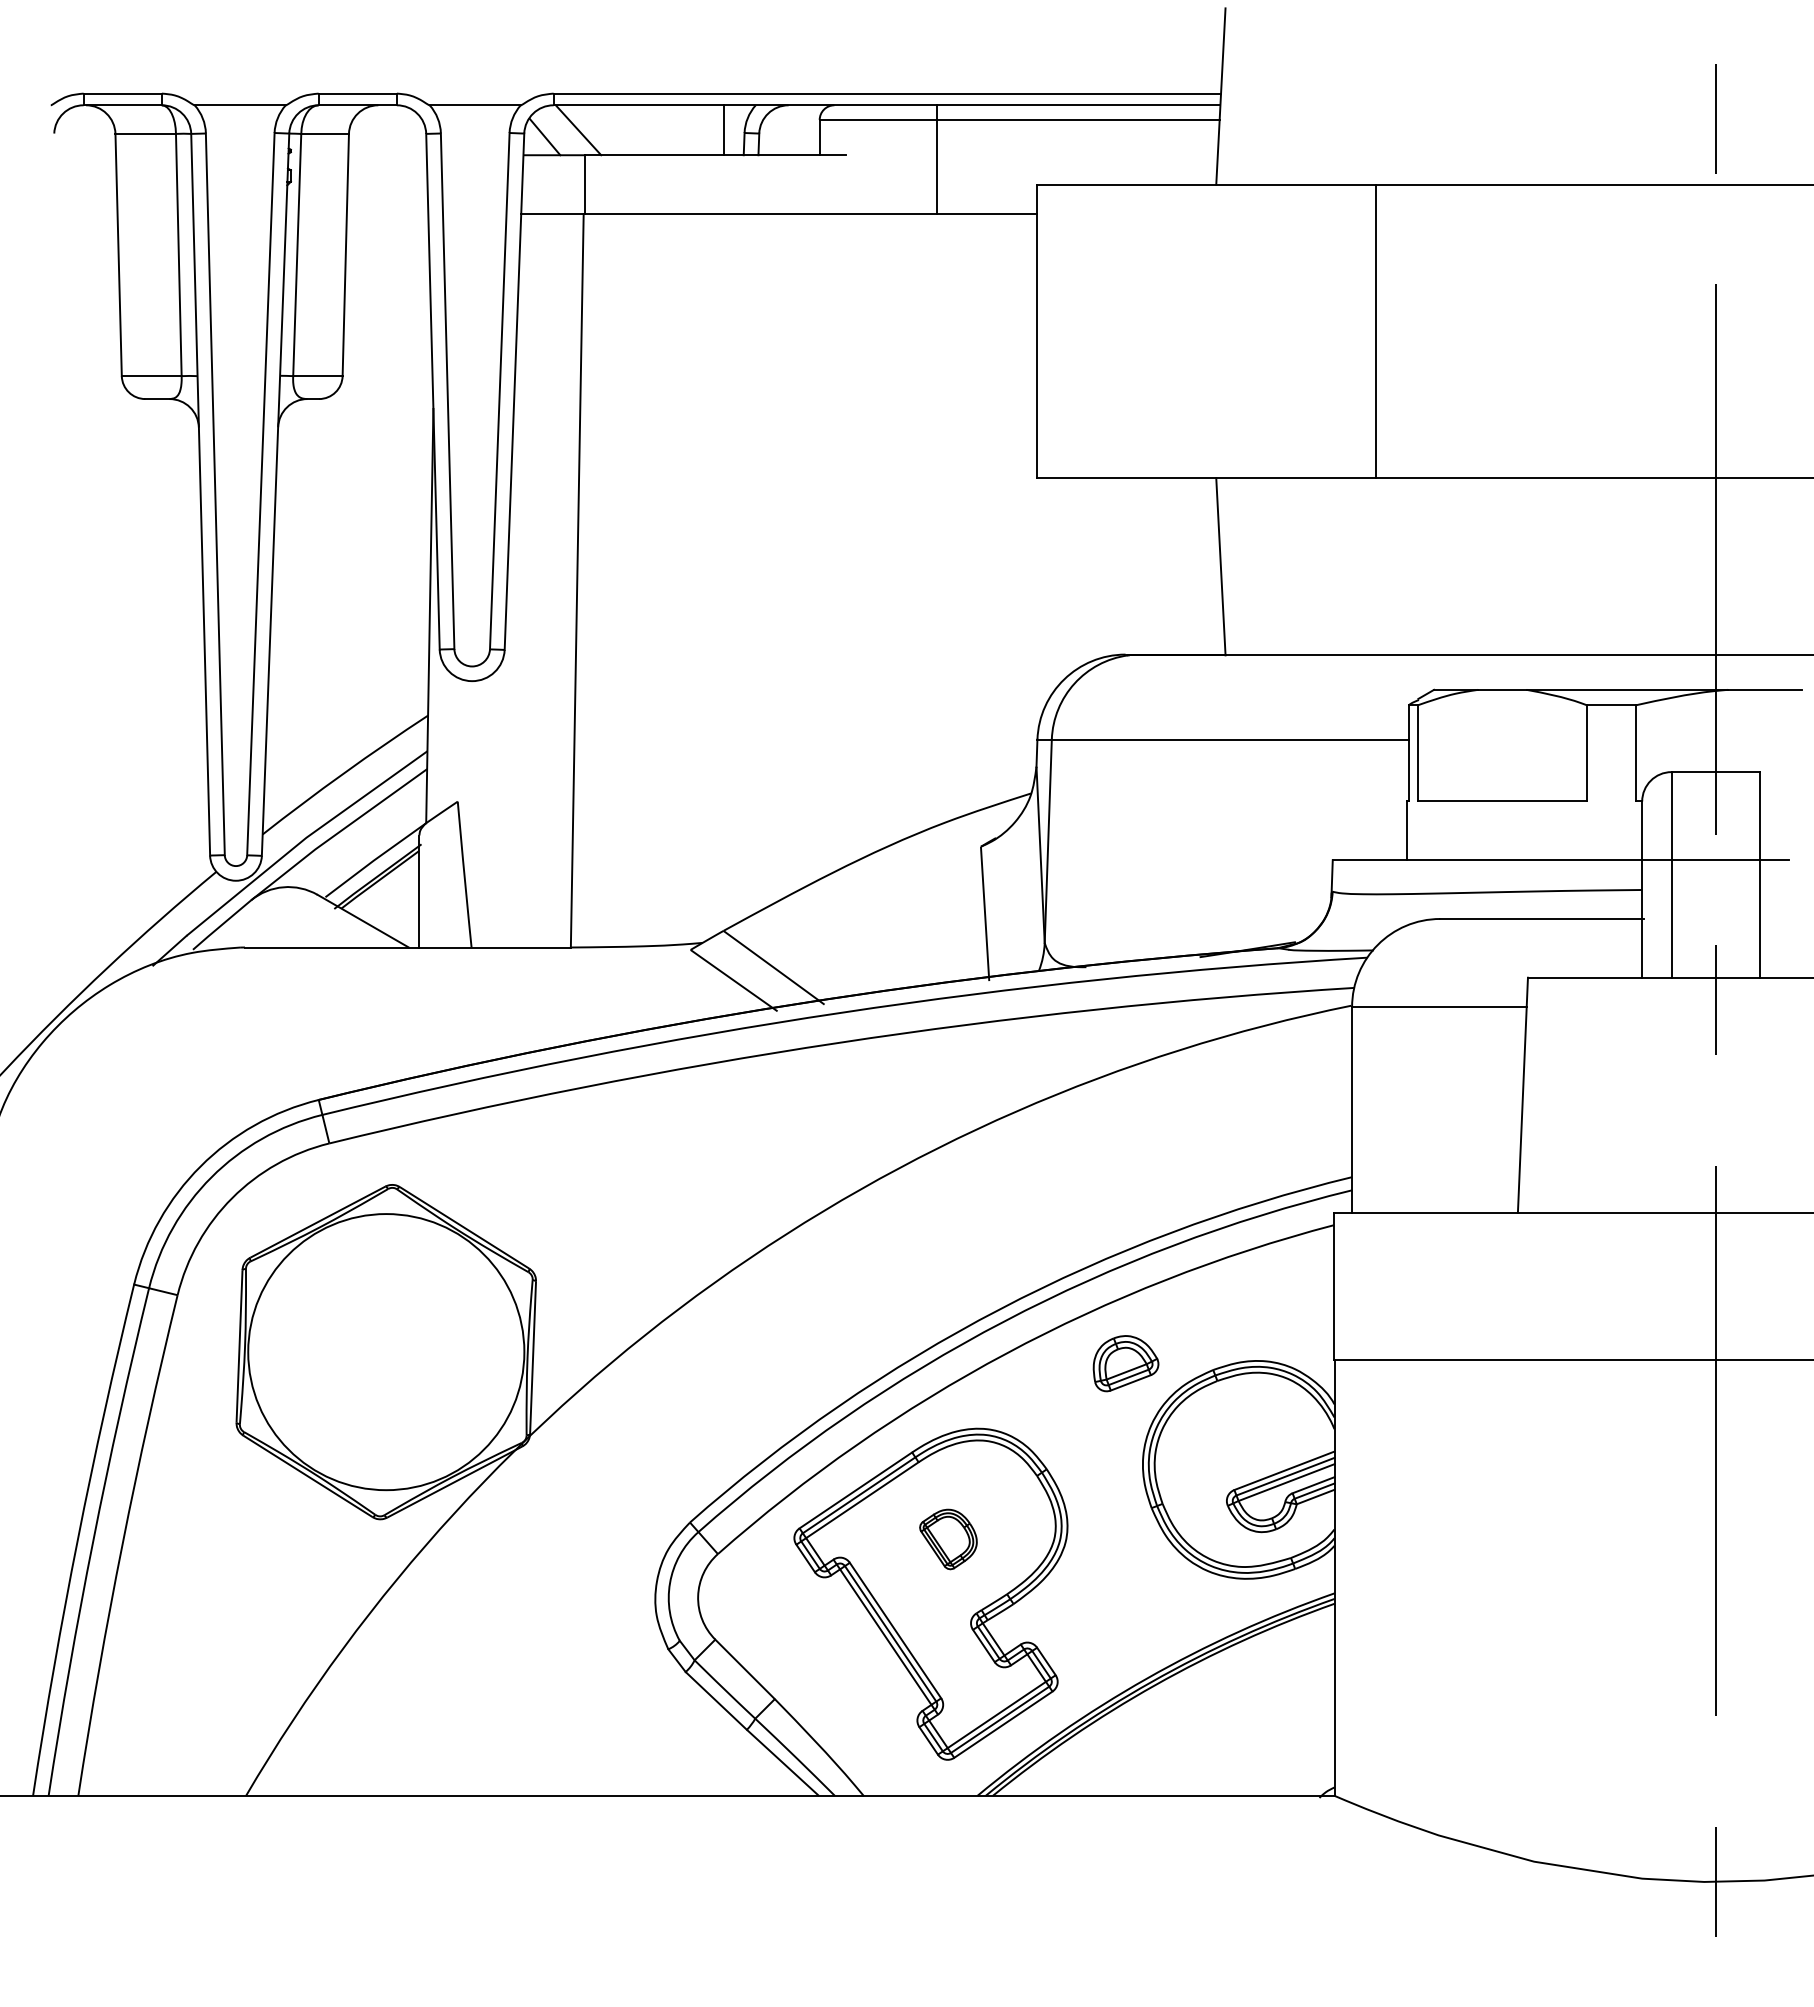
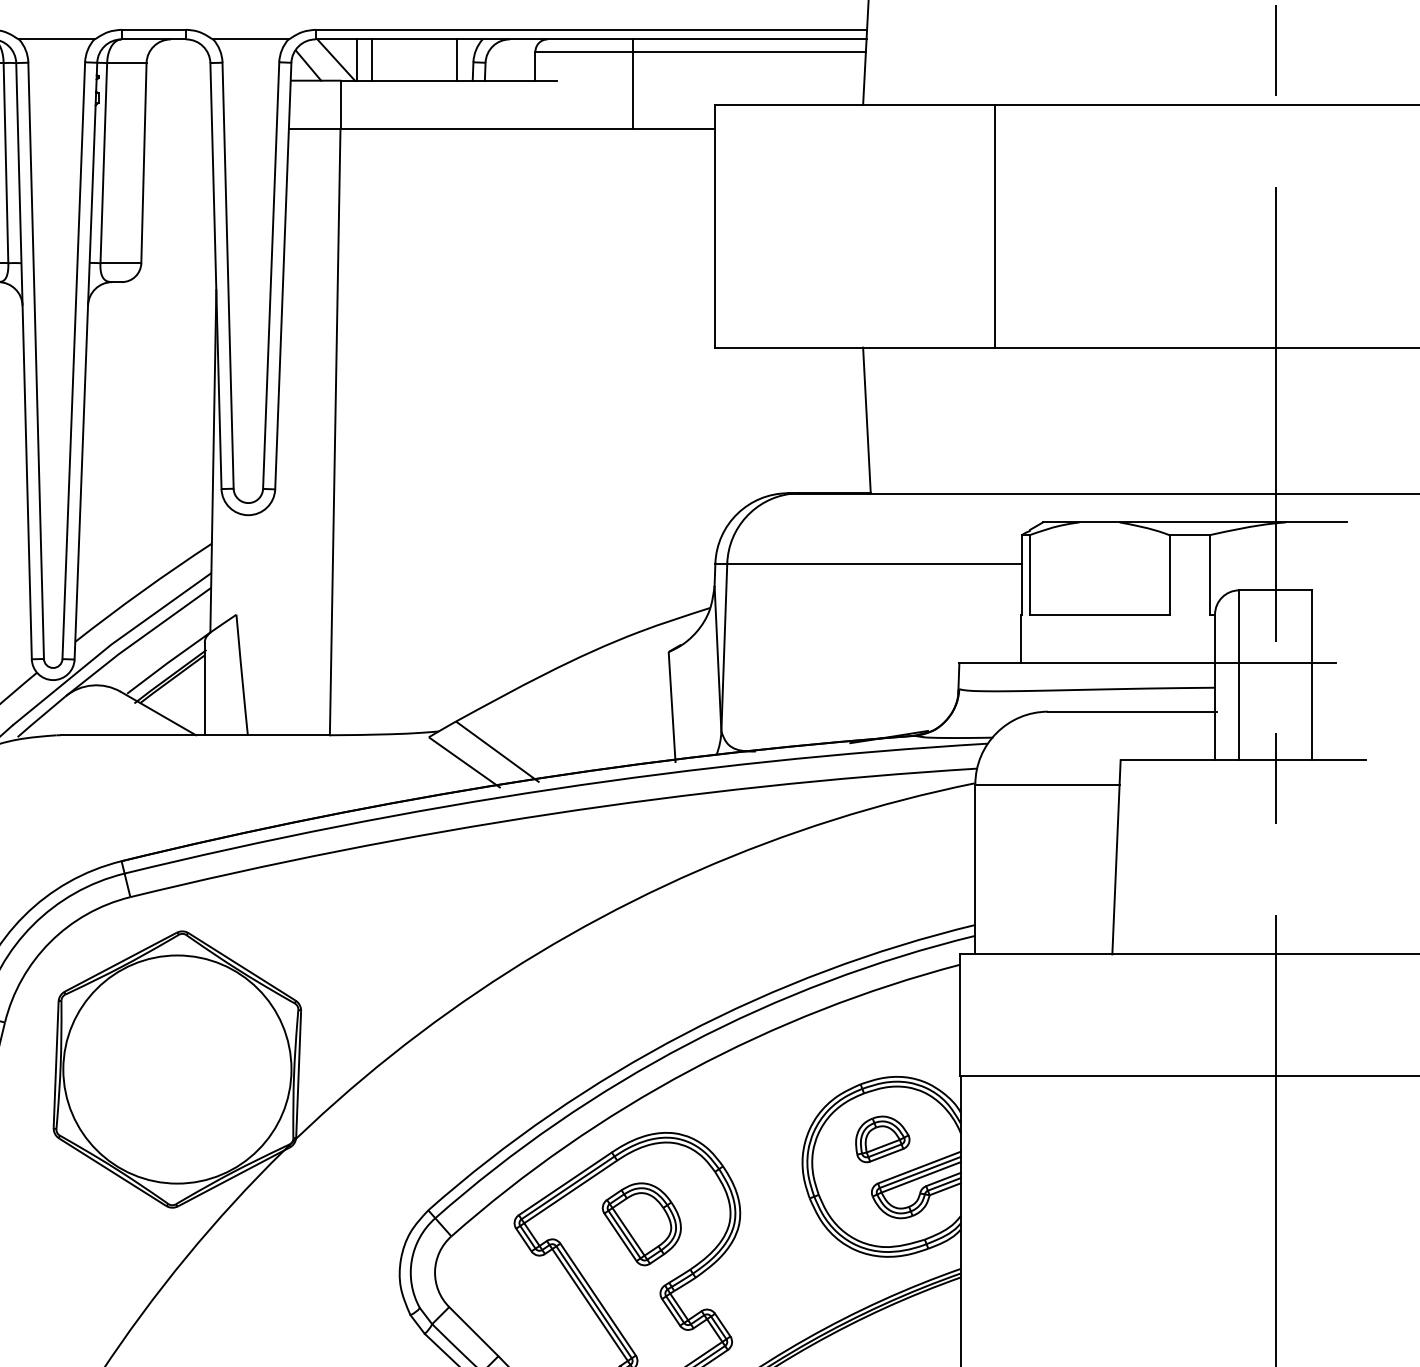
line: (603, 130) -> (356, 60), added
line: (621, 130) -> (371, 60), added
part: (1125, 1363) -> (882, 1139), moved
part: (948, 1539) -> (641, 1224), size x1.67

